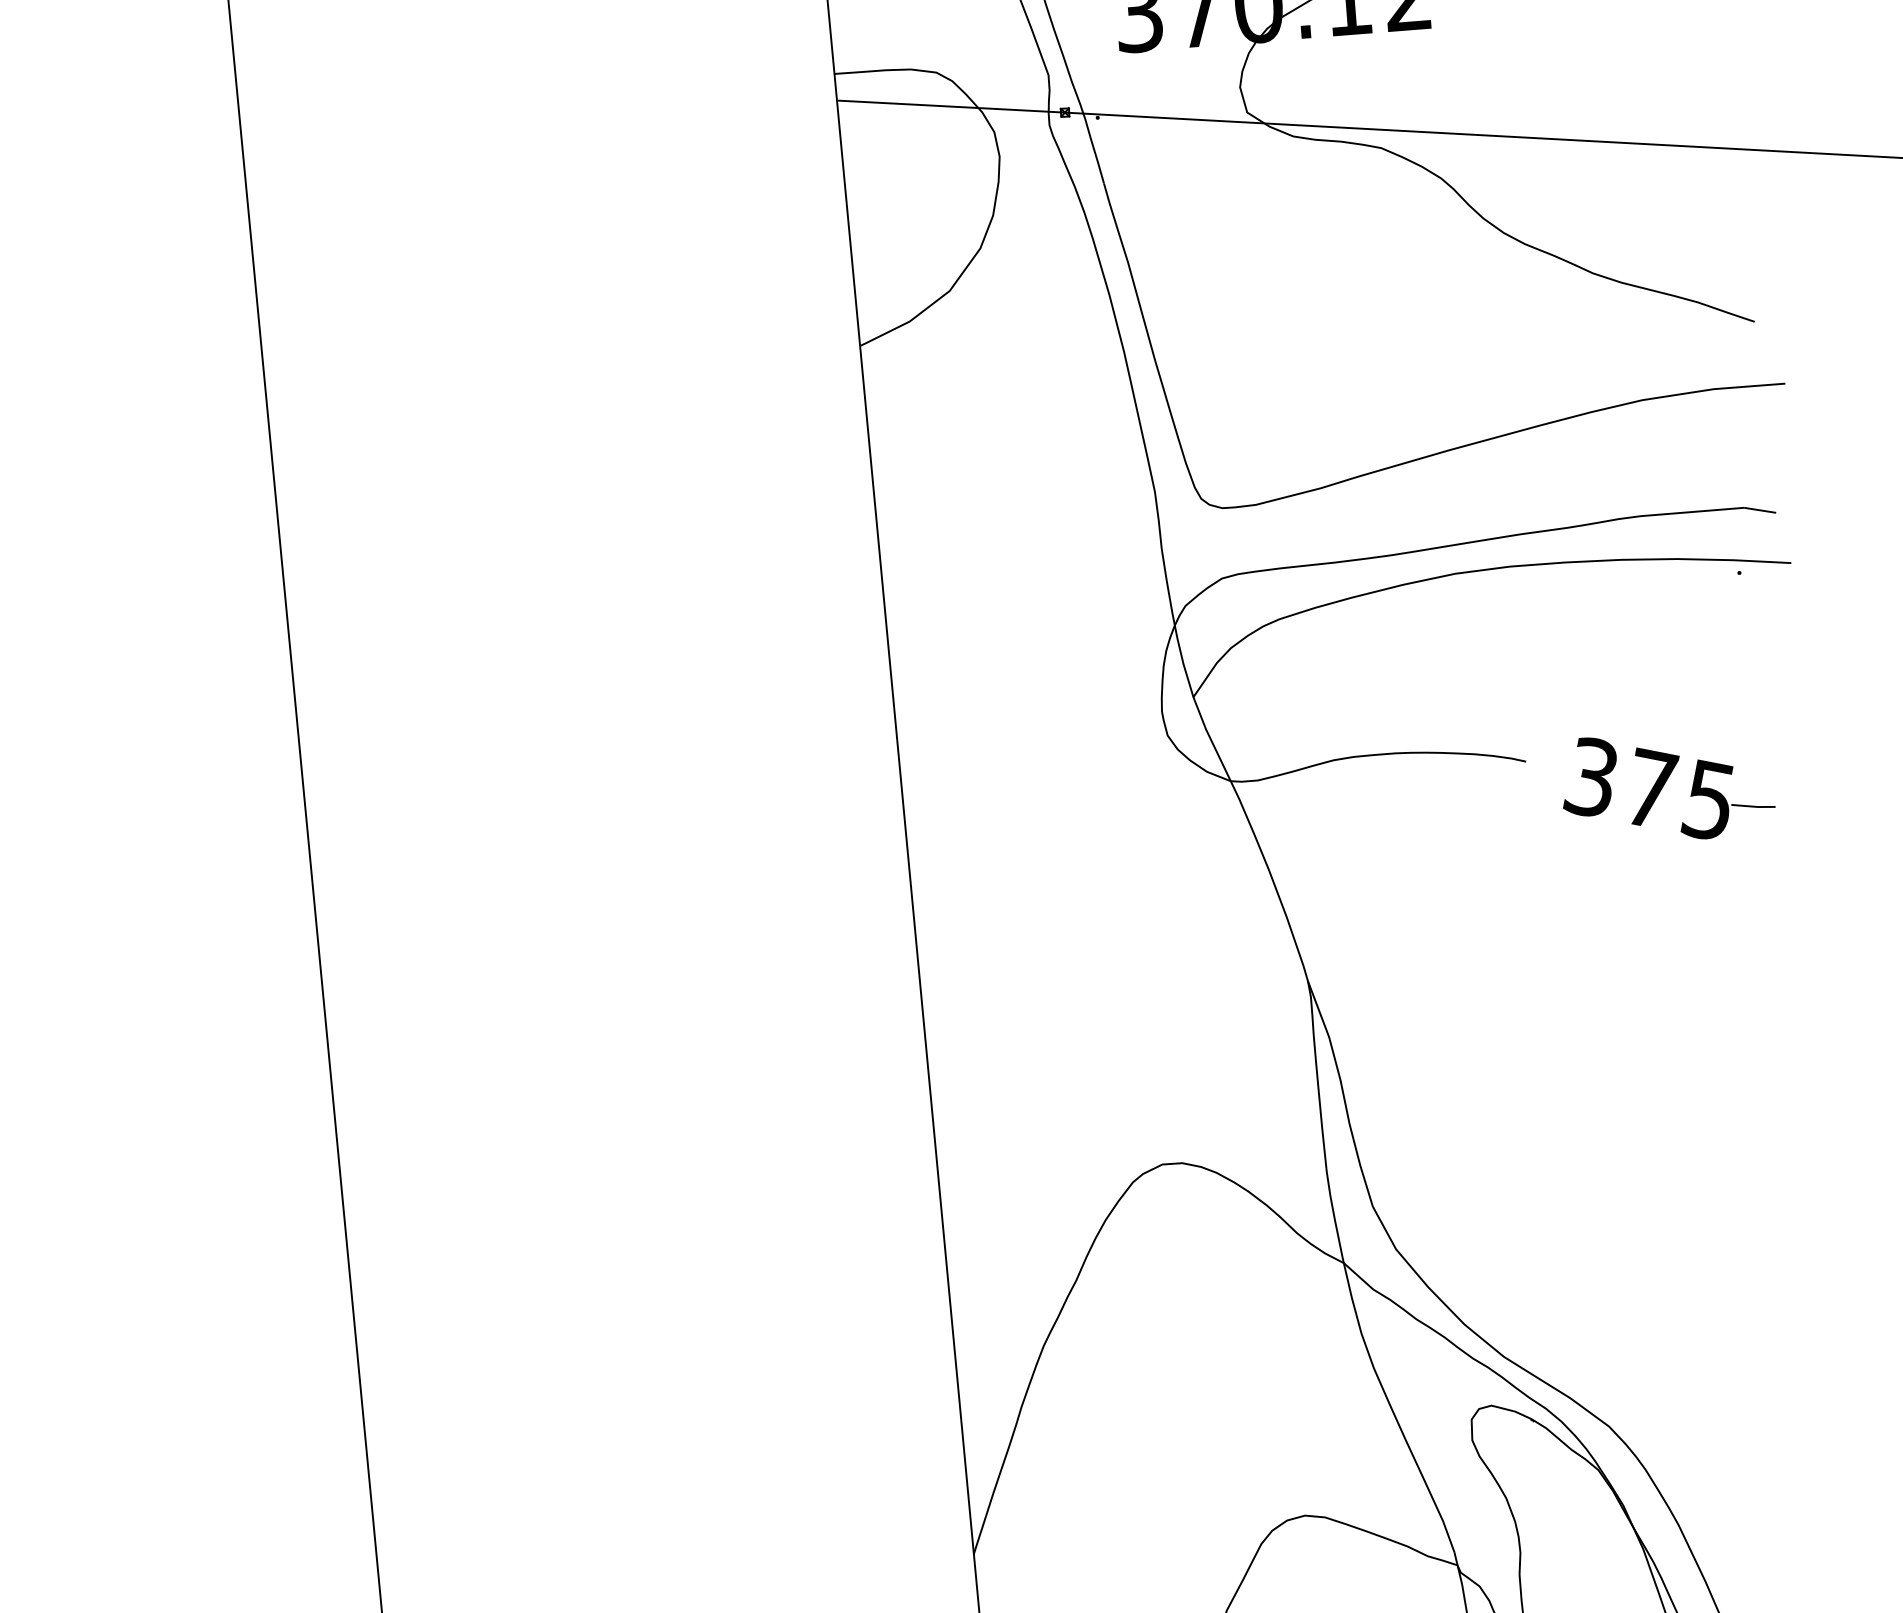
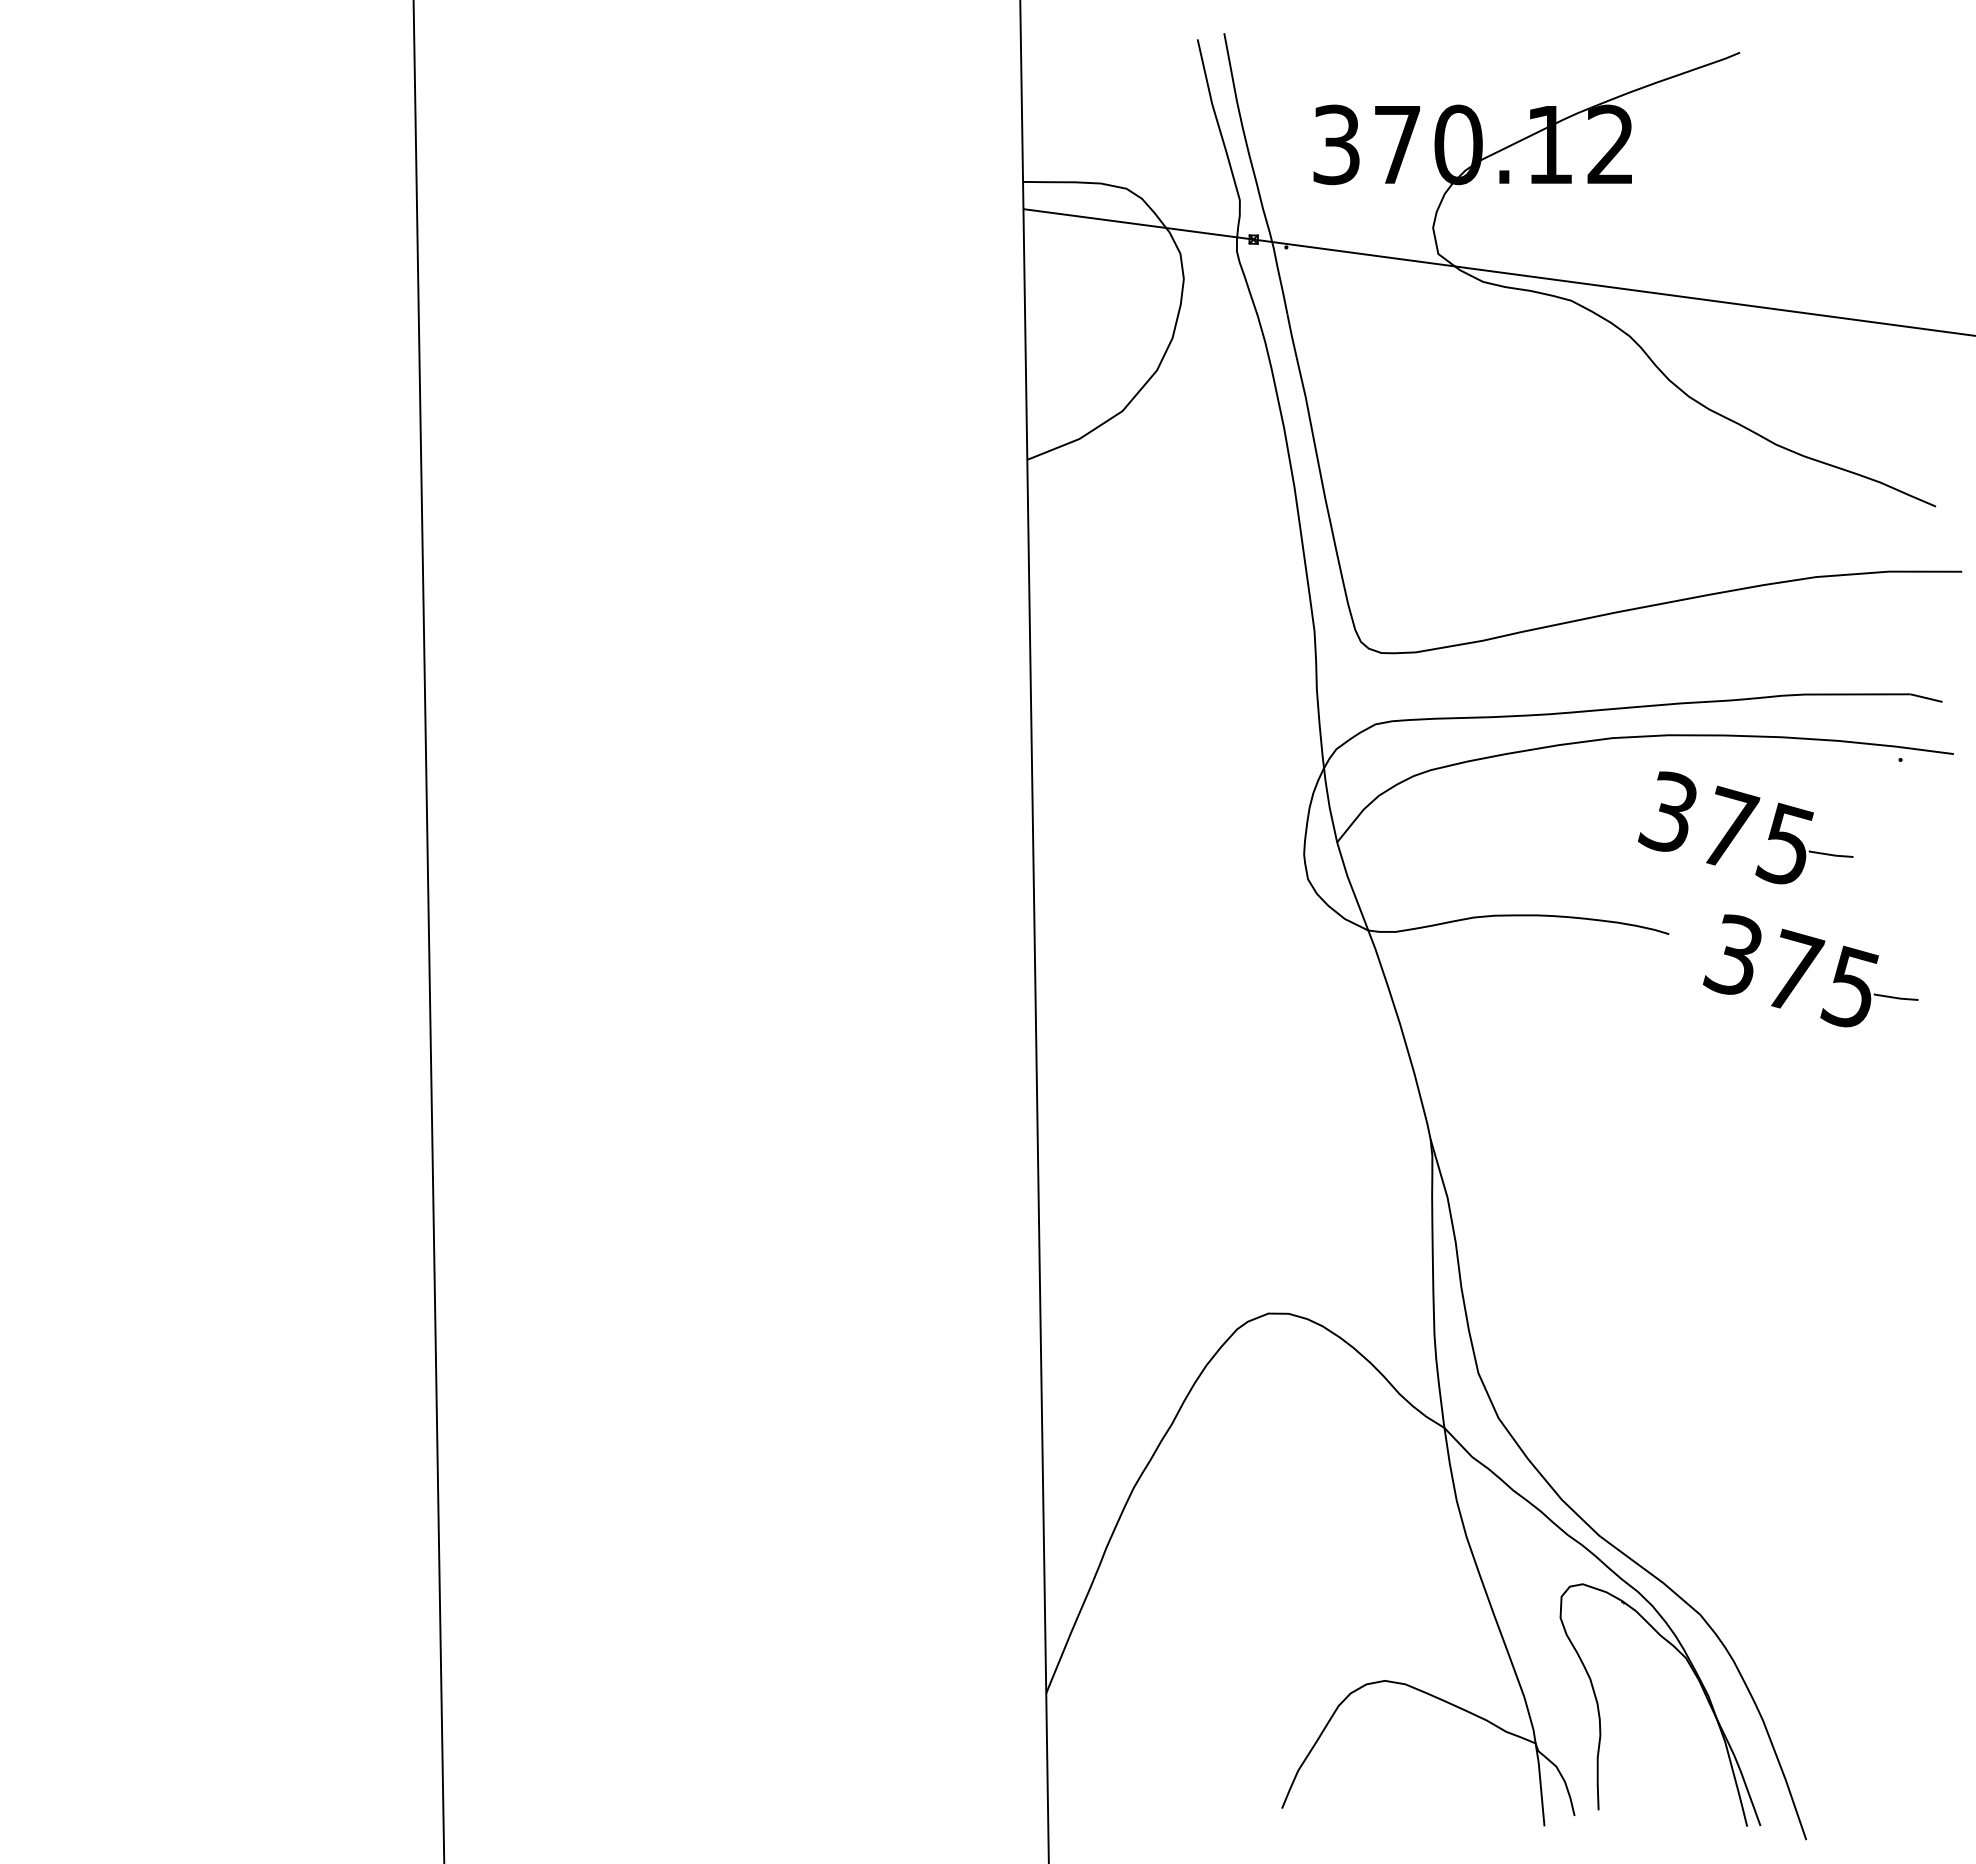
part: (1592, 651) -> (1745, 827), added

